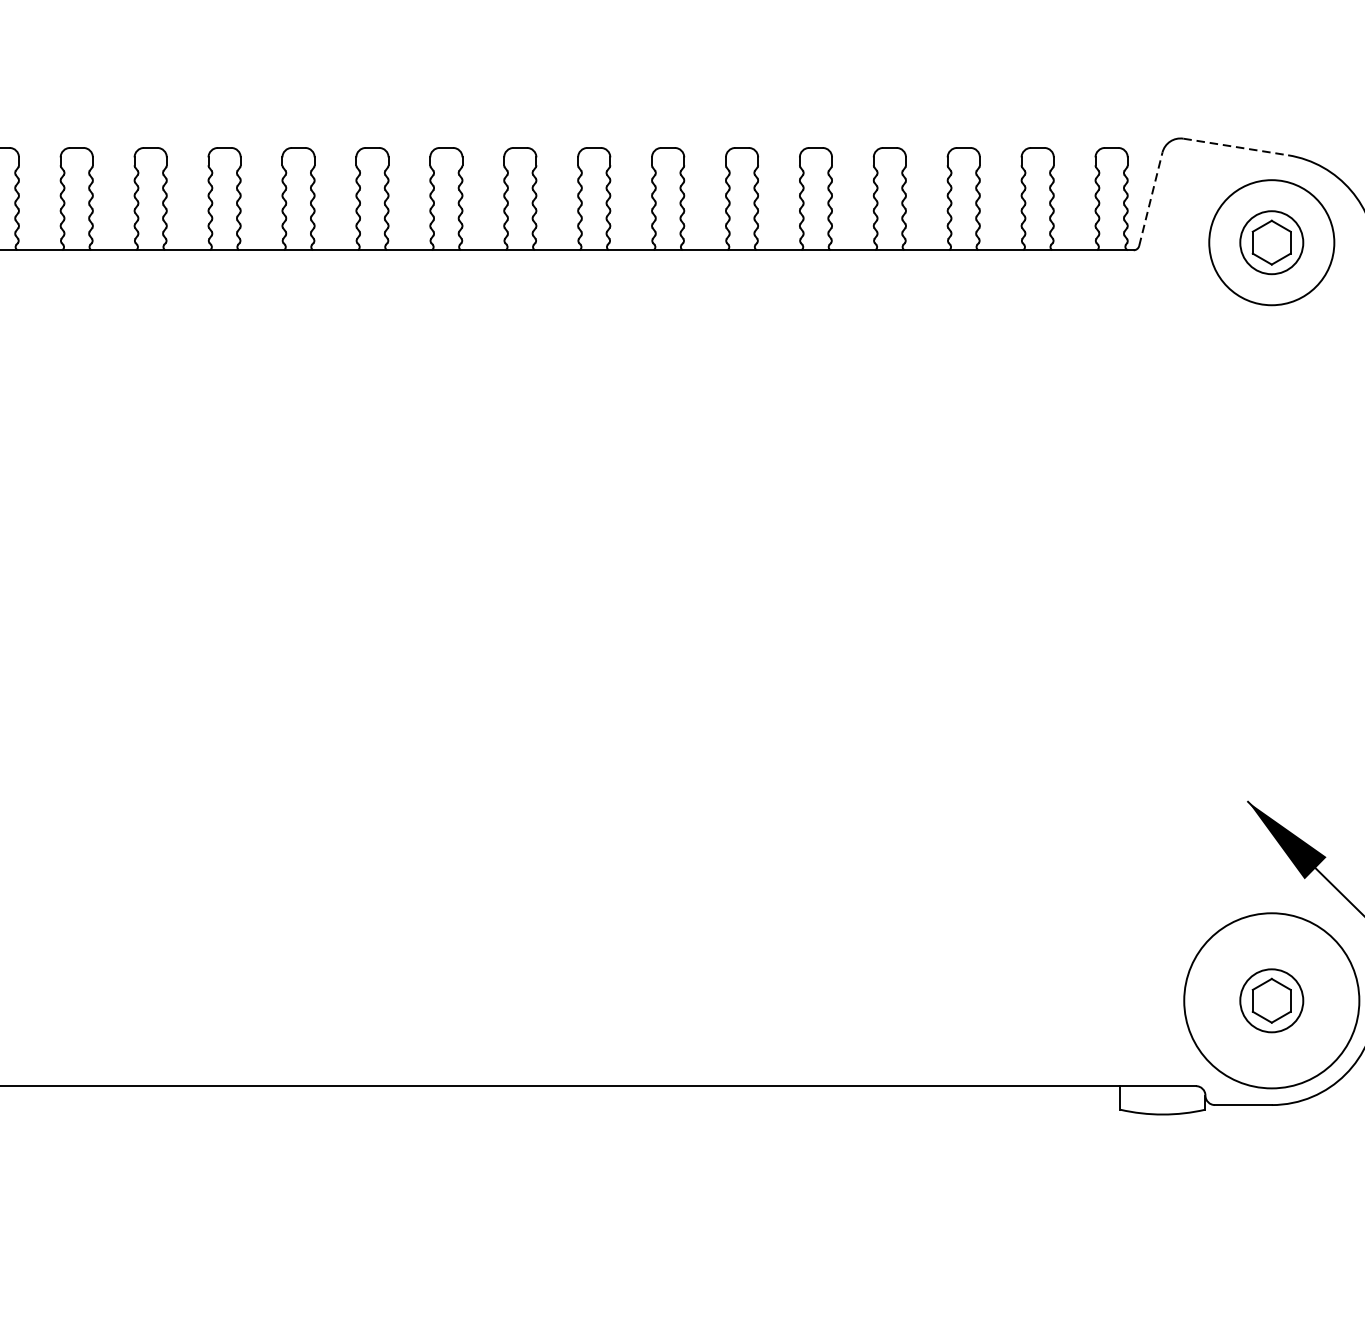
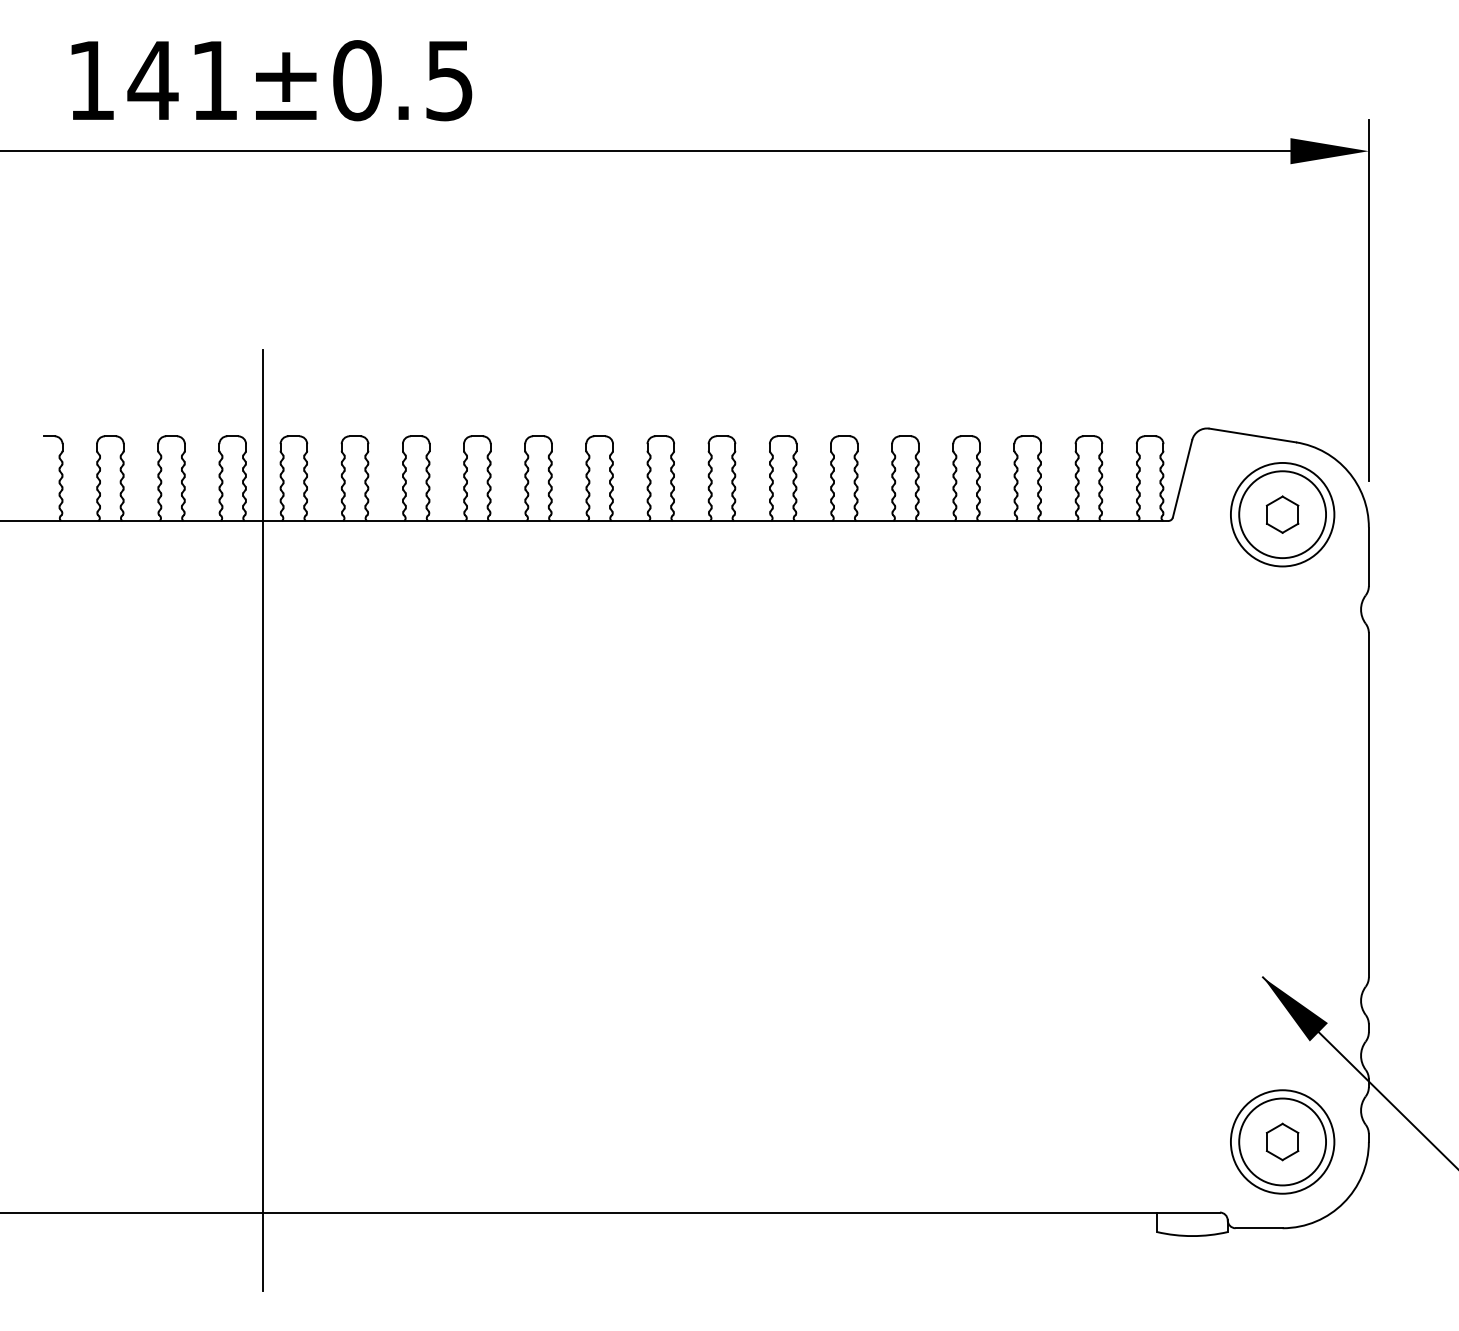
line: (1235, 146) -> (1252, 435), dashed -> solid
line: (1150, 198) -> (1182, 478), dashed -> solid
circle: (1271, 242) -> (1282, 514), size x1.67
line: (40, 612) -> (263, 820), added
circle: (1271, 1000) -> (1282, 1141), size x0.71
circle: (1271, 1000) -> (1282, 1141), size x1.67

